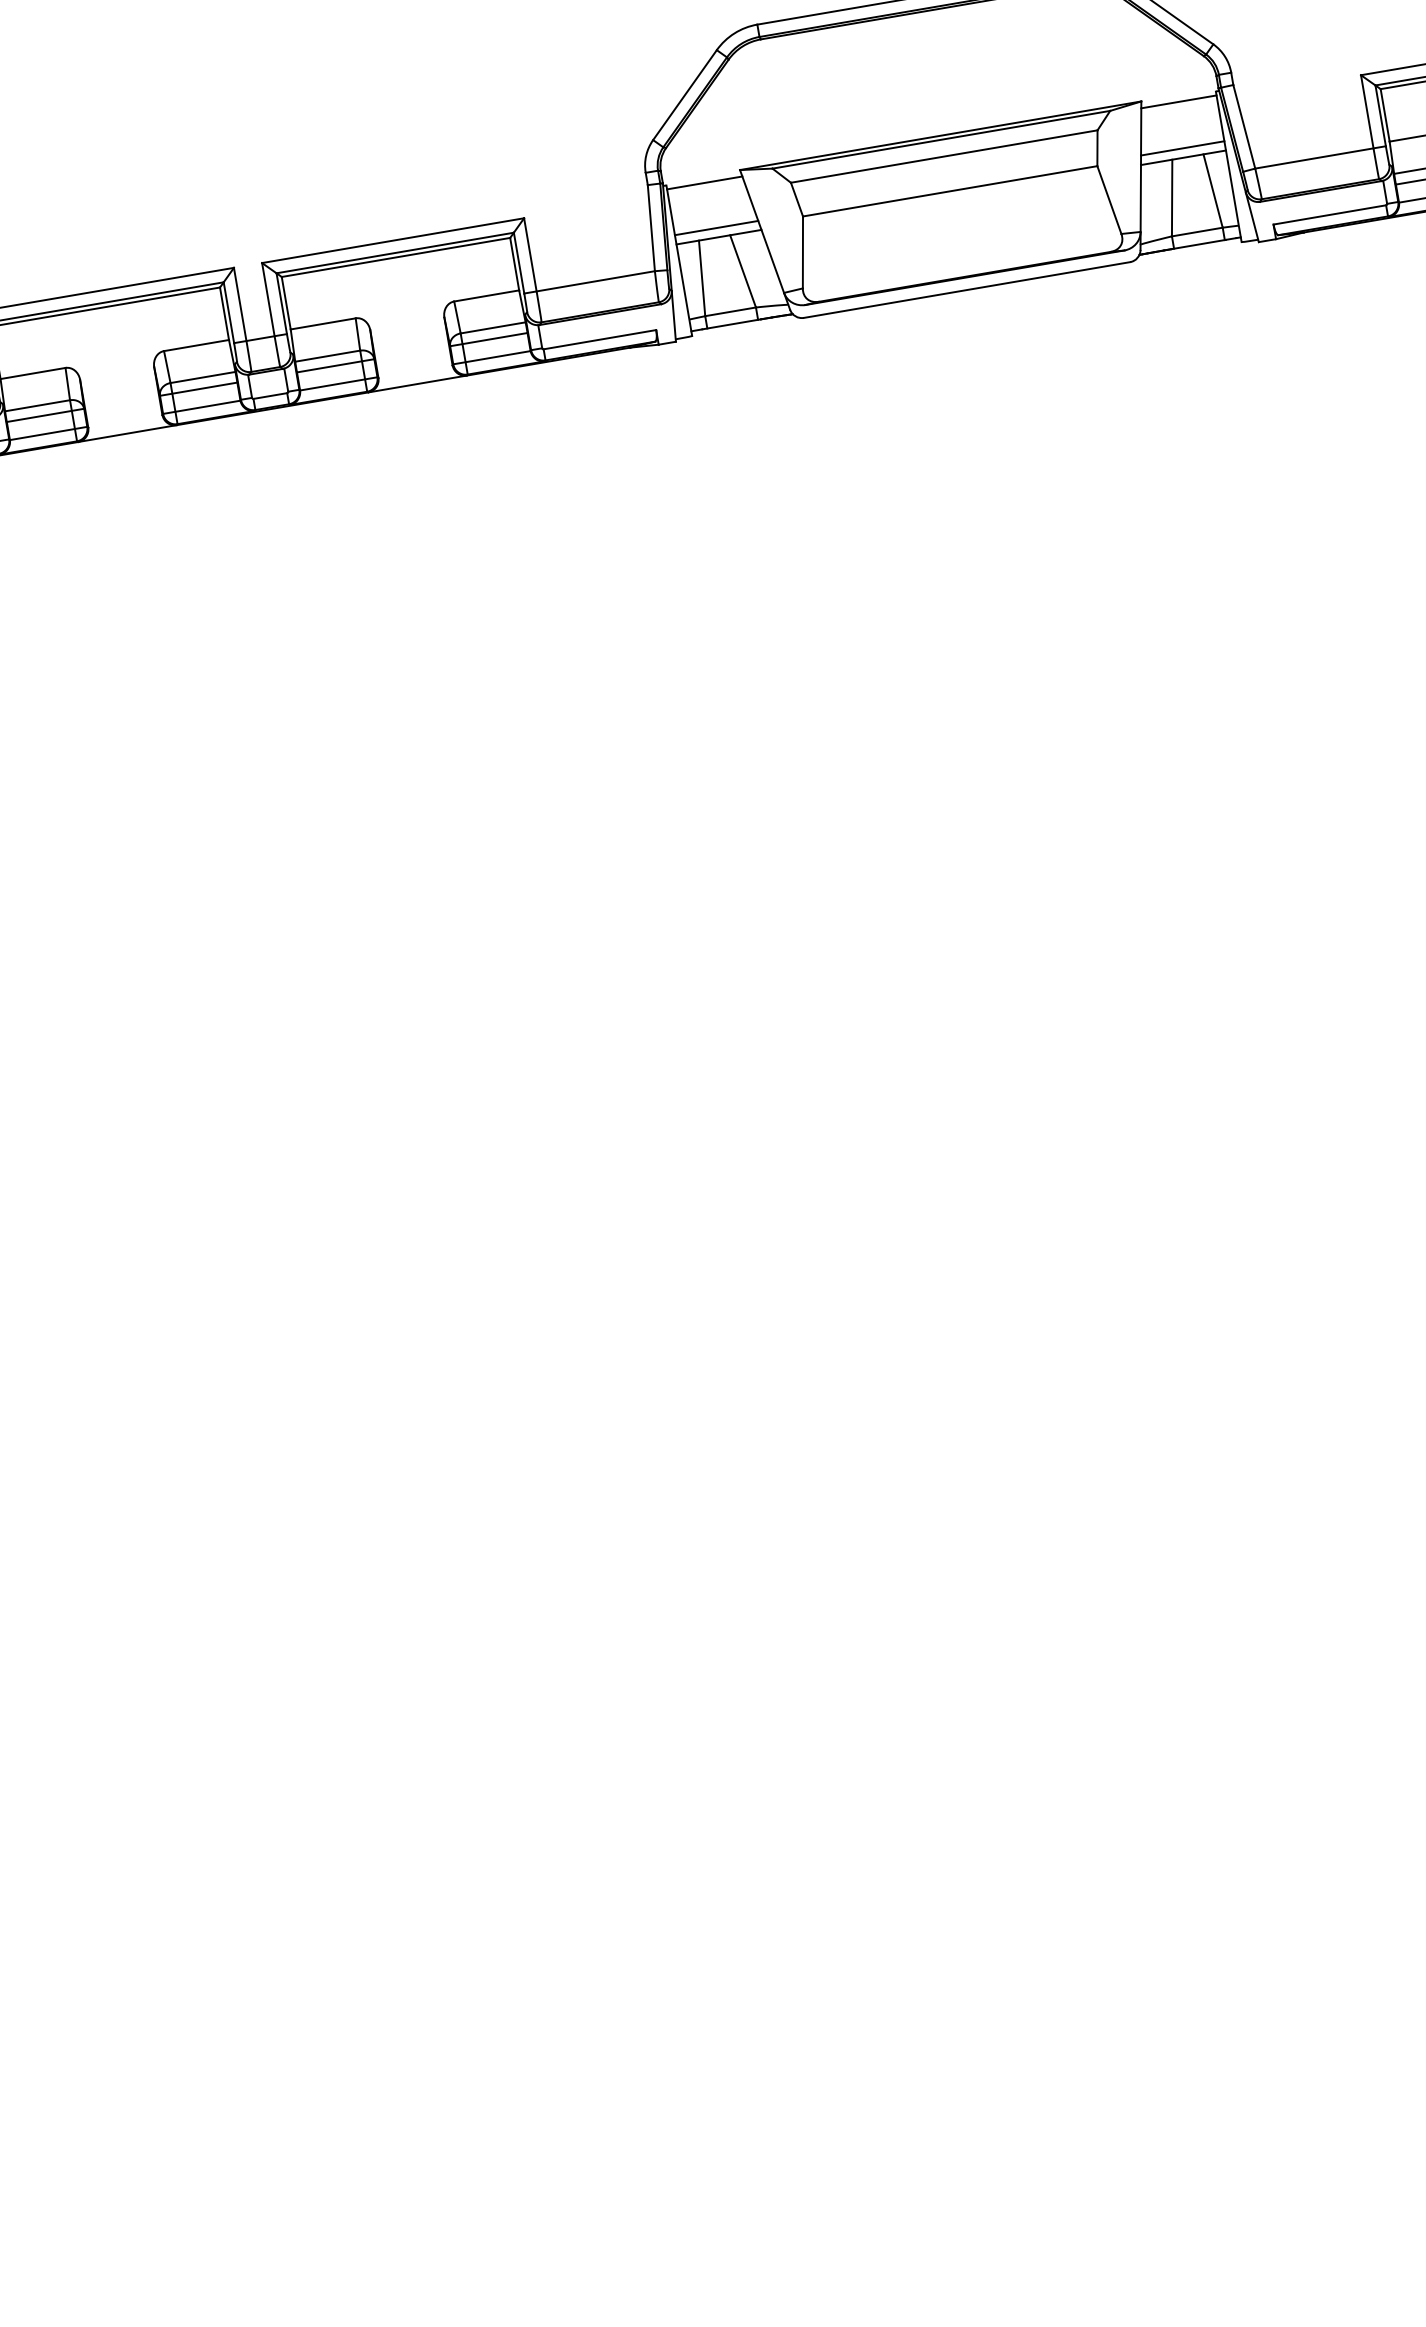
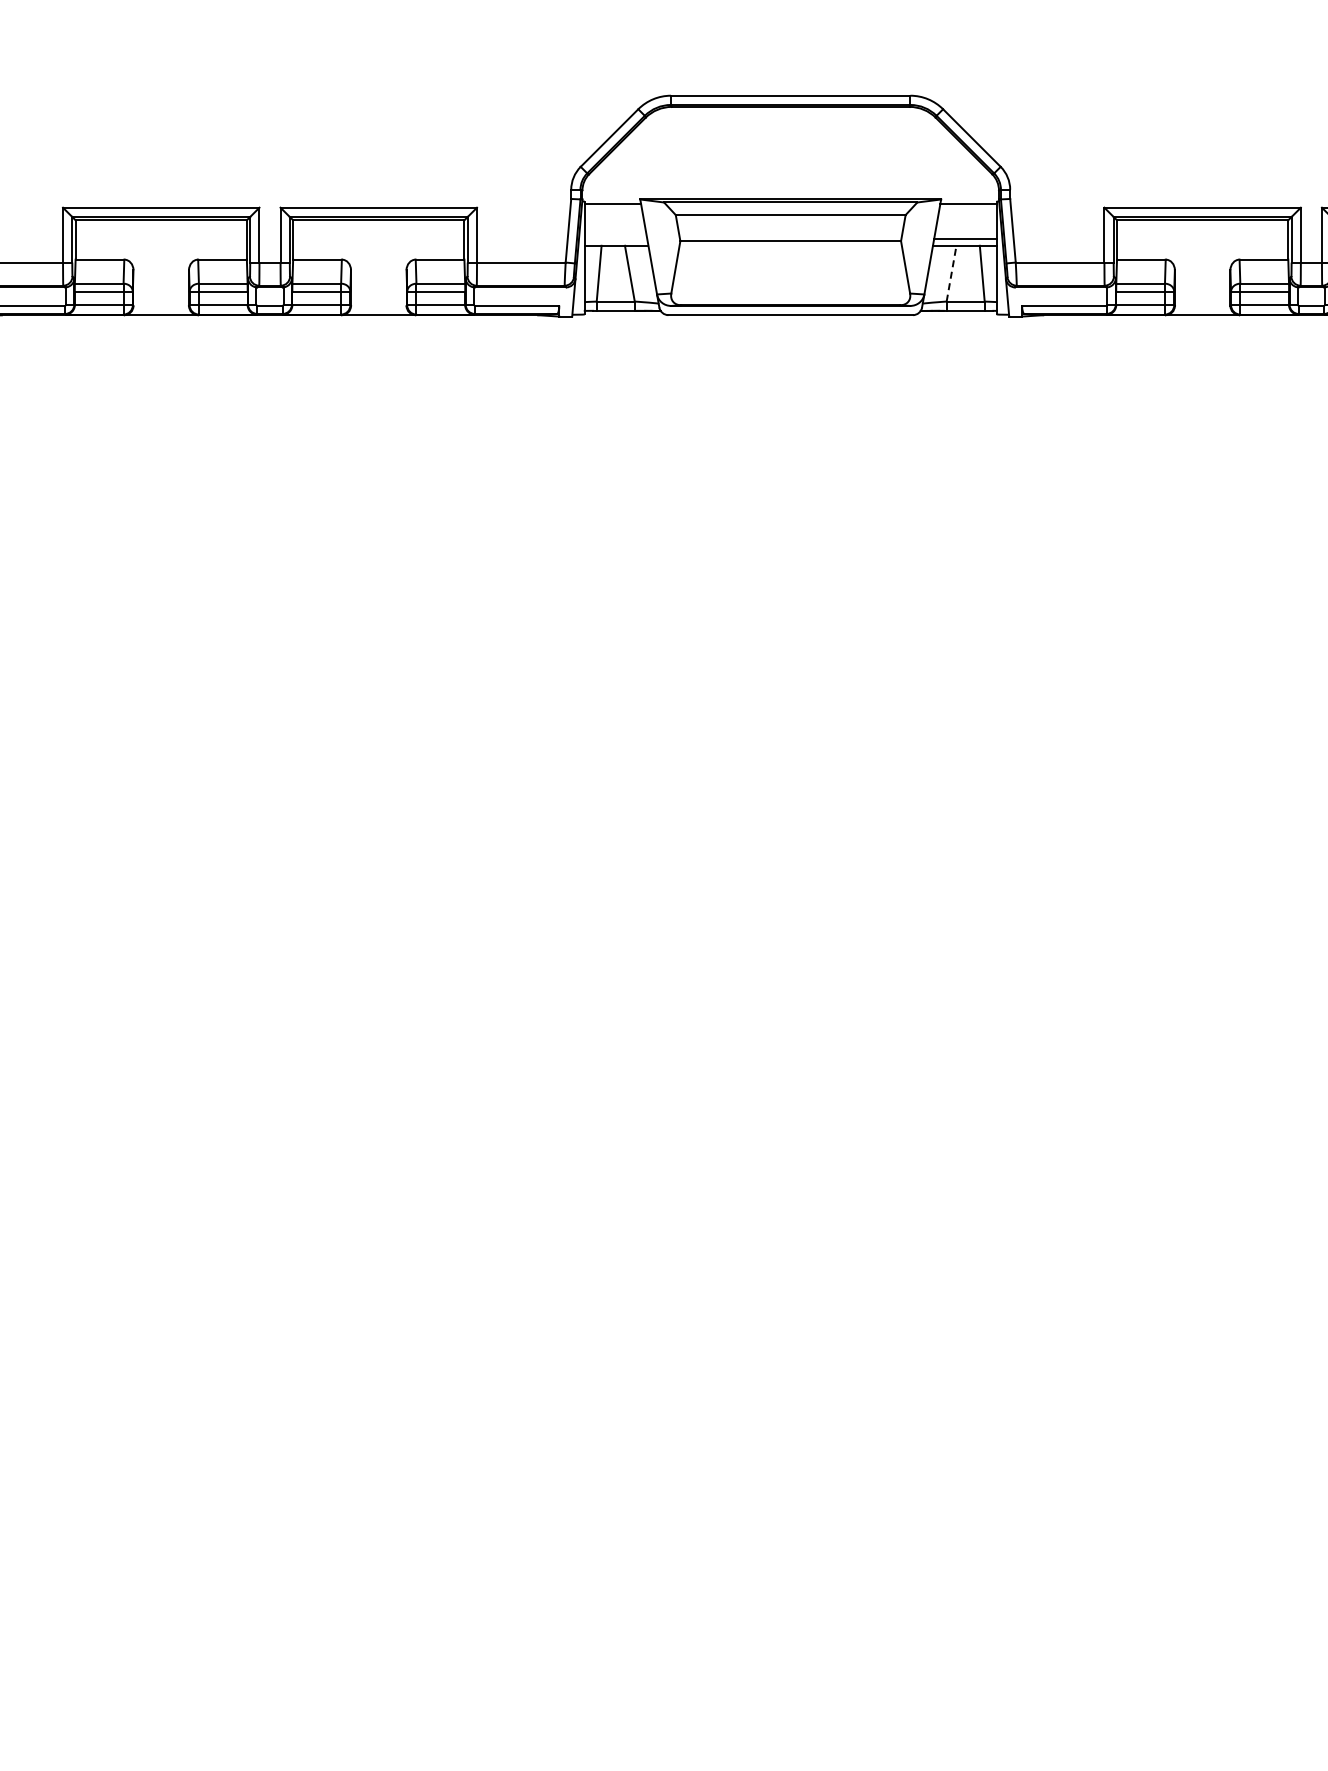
line: (1172, 197) -> (951, 273), solid -> dashed
line: (715, 227) -> (615, 238), removed

